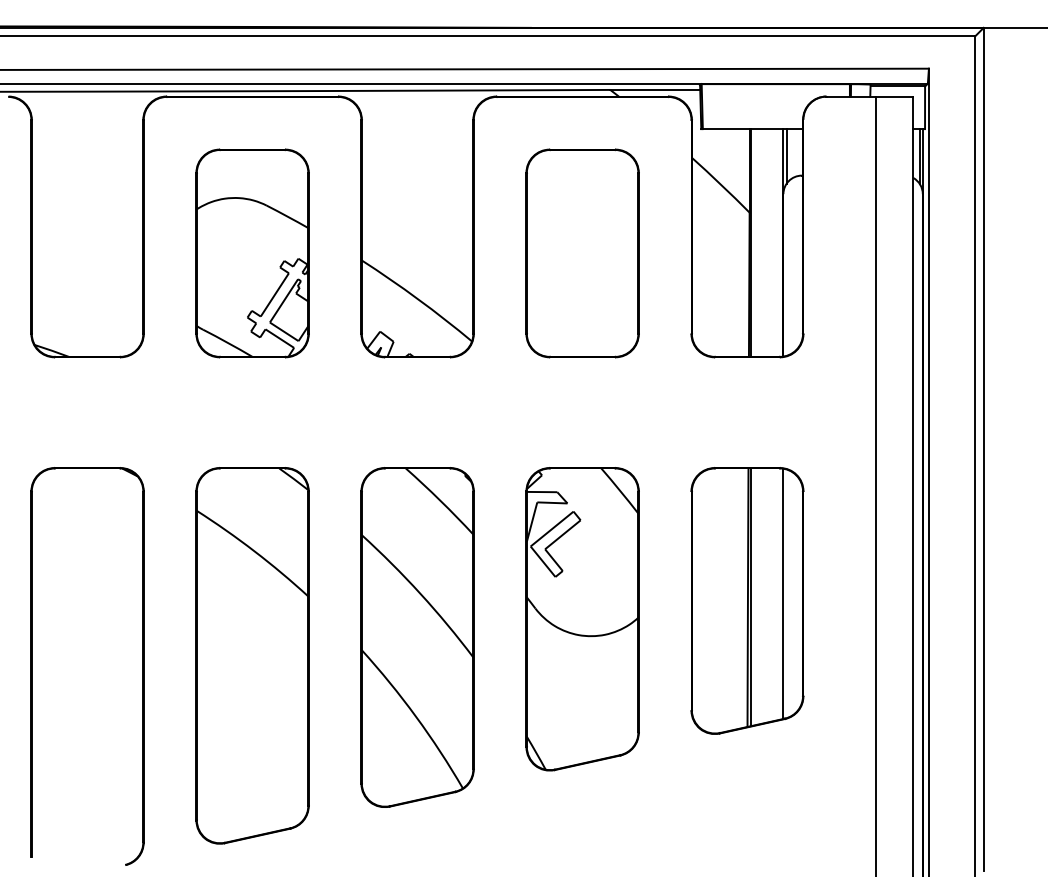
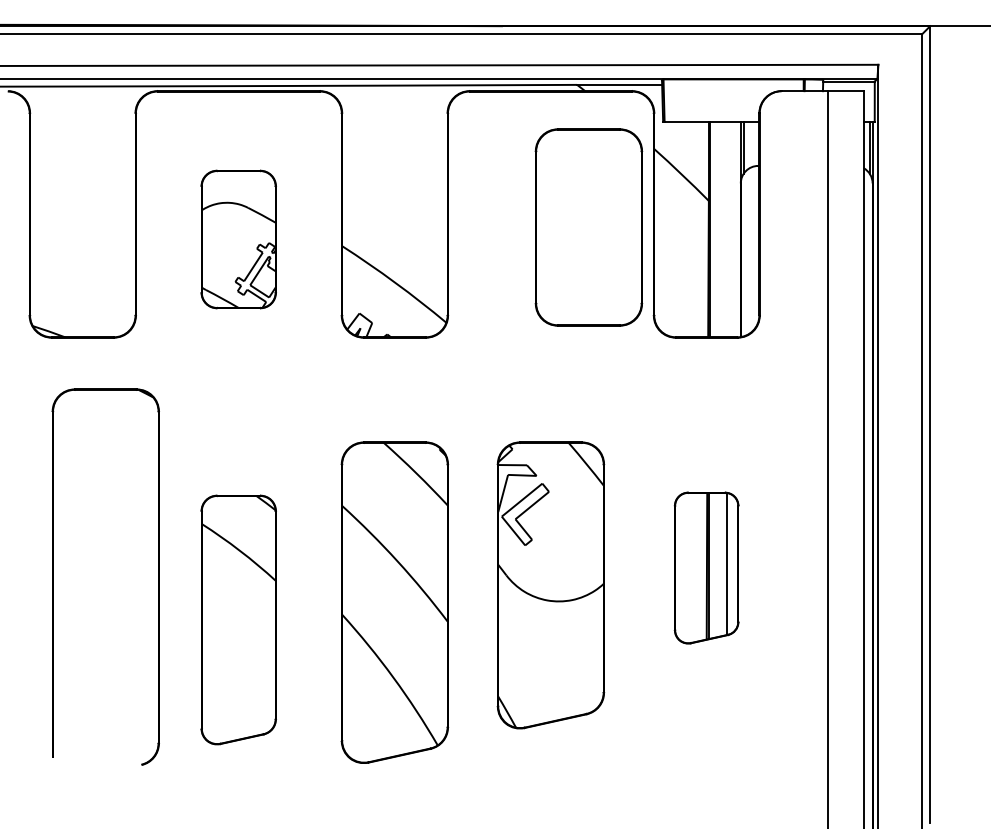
part: (252, 253) -> (238, 239), size x0.7
part: (582, 253) -> (588, 227), moved
part: (747, 600) -> (706, 567), size x0.6
part: (252, 655) -> (238, 619), size x0.7
part: (32, 665) -> (53, 576), moved

